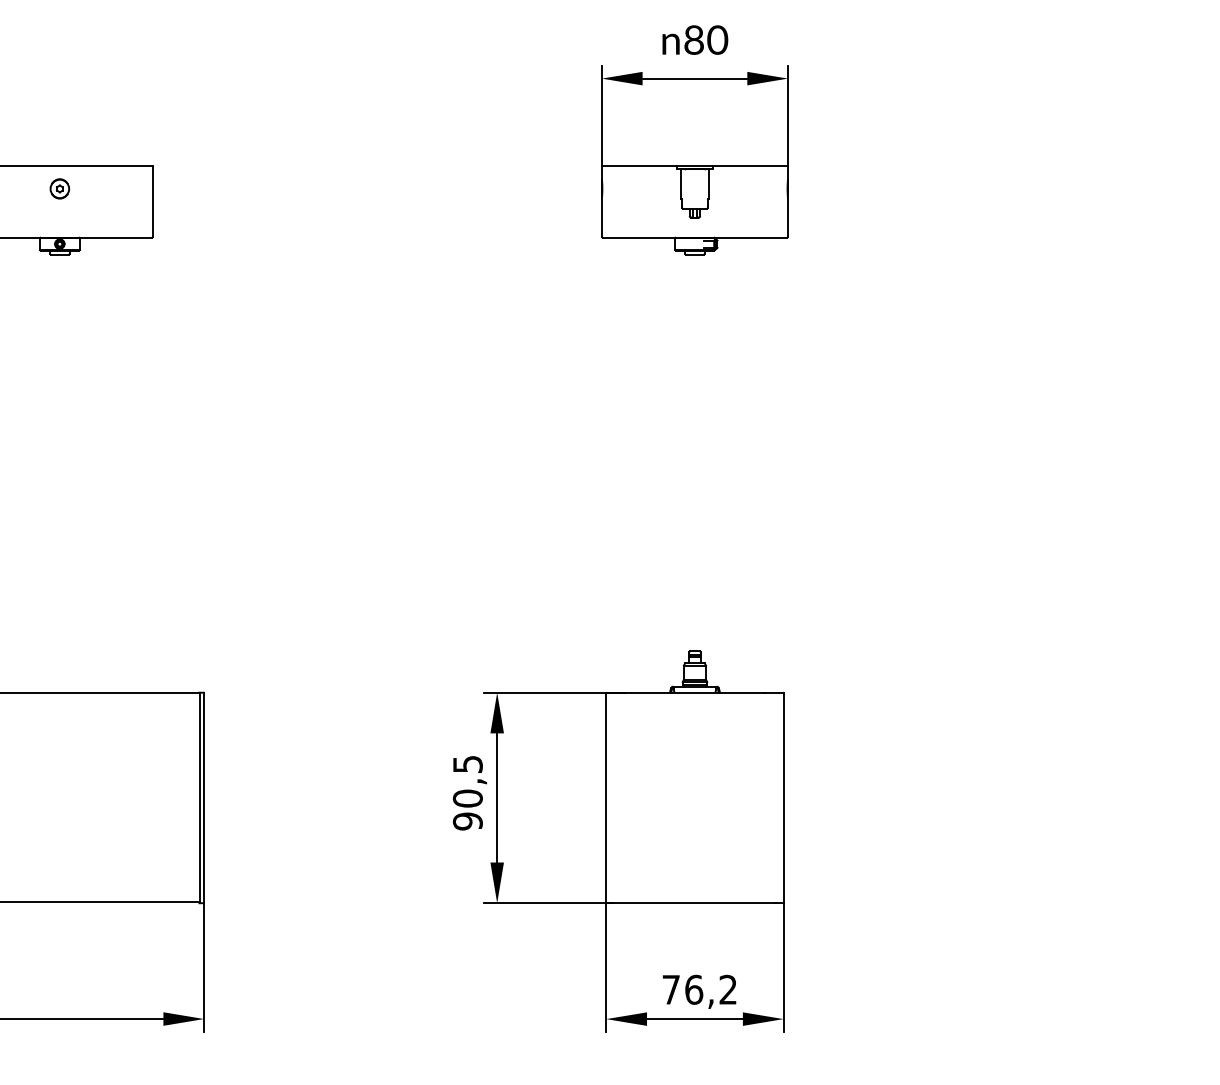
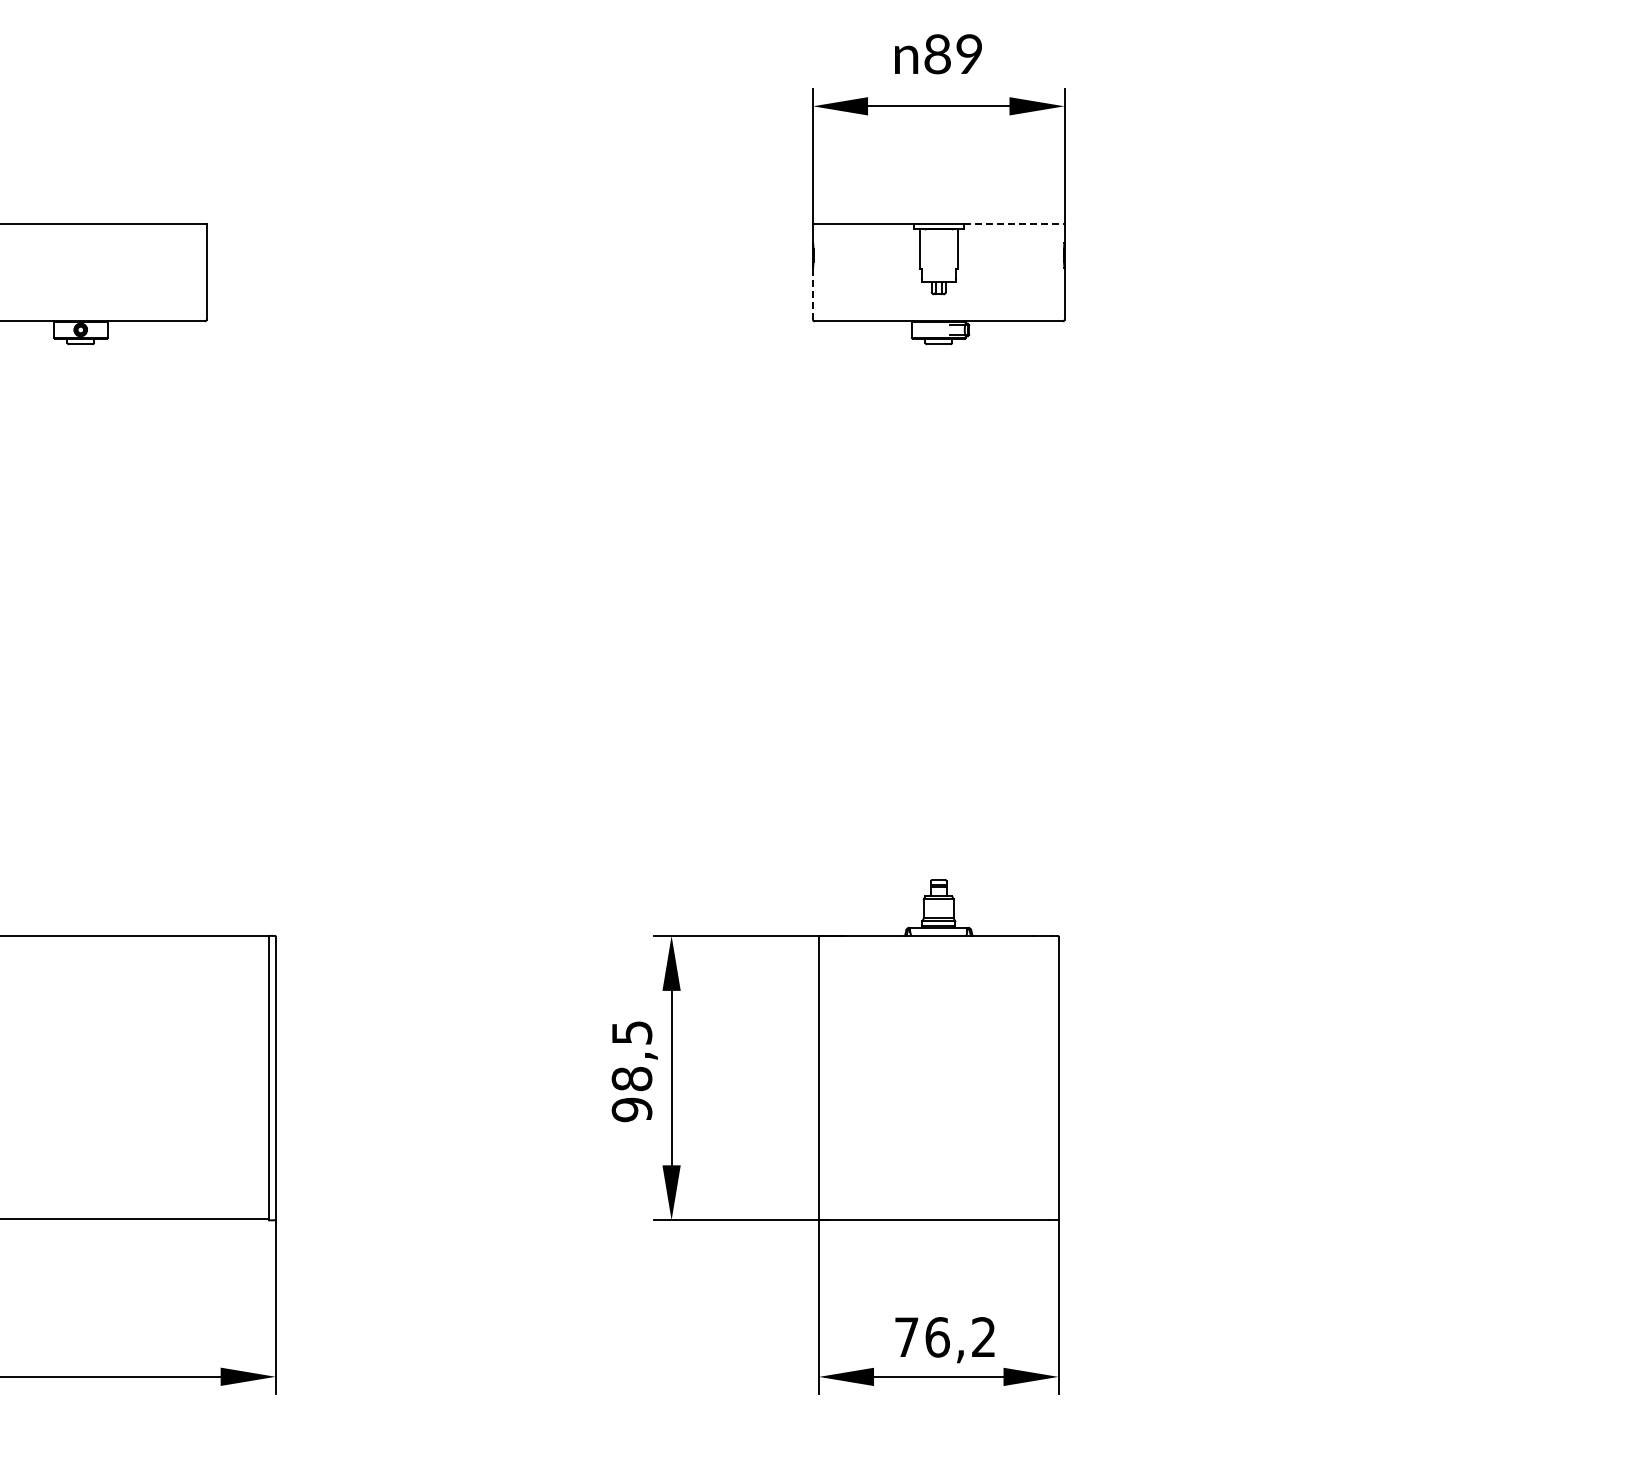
text: (717, 41) -> (969, 55), 80 -> 89
line: (751, 165) -> (1014, 223), solid -> dashed
part: (59, 189) -> (80, 255), removed
line: (602, 217) -> (813, 294), solid -> dashed
text: (468, 798) -> (632, 1078), 90,5 -> 98,5

